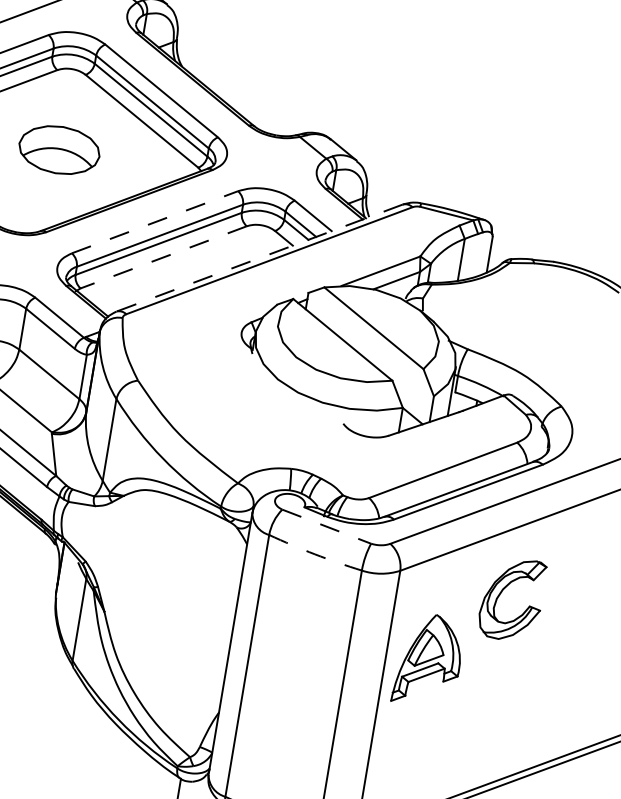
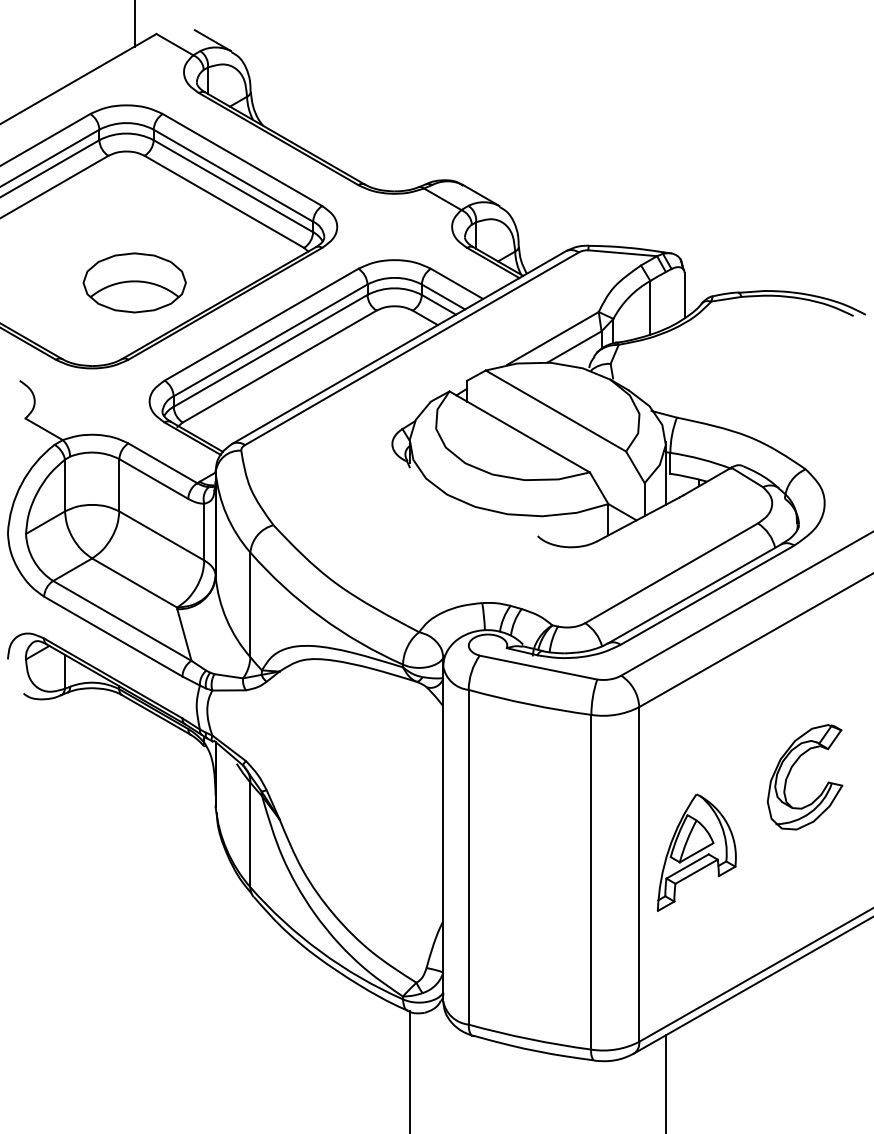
part: (59, 149) -> (134, 282), moved
line: (154, 222) -> (261, 324), dashed -> solid
line: (163, 257) -> (279, 366), dashed -> solid
line: (259, 258) -> (399, 347), dashed -> solid
line: (326, 526) -> (538, 667), dashed -> solid
arc: (314, 554) -> (529, 704), dashed -> solid
part: (502, 592) -> (791, 770), moved
part: (428, 660) -> (696, 852), moved

